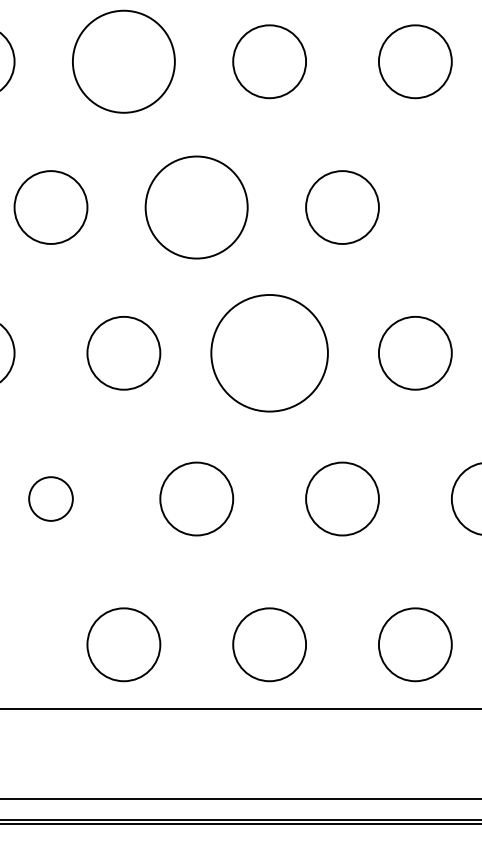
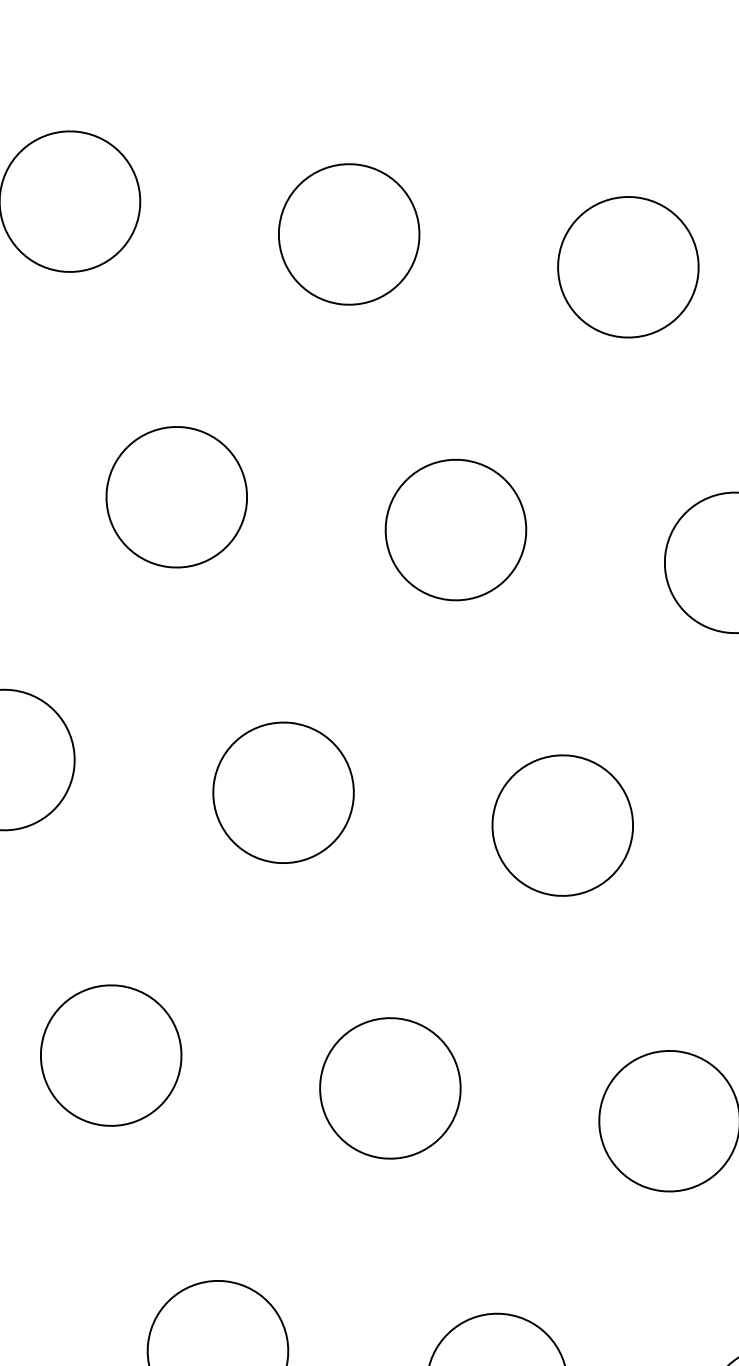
circle: (123, 61) -> (348, 233), size x0.71
circle: (196, 207) -> (455, 529), size x0.71
circle: (269, 352) -> (562, 824), size x0.62
circle: (50, 498) -> (110, 1054), size x1.67

